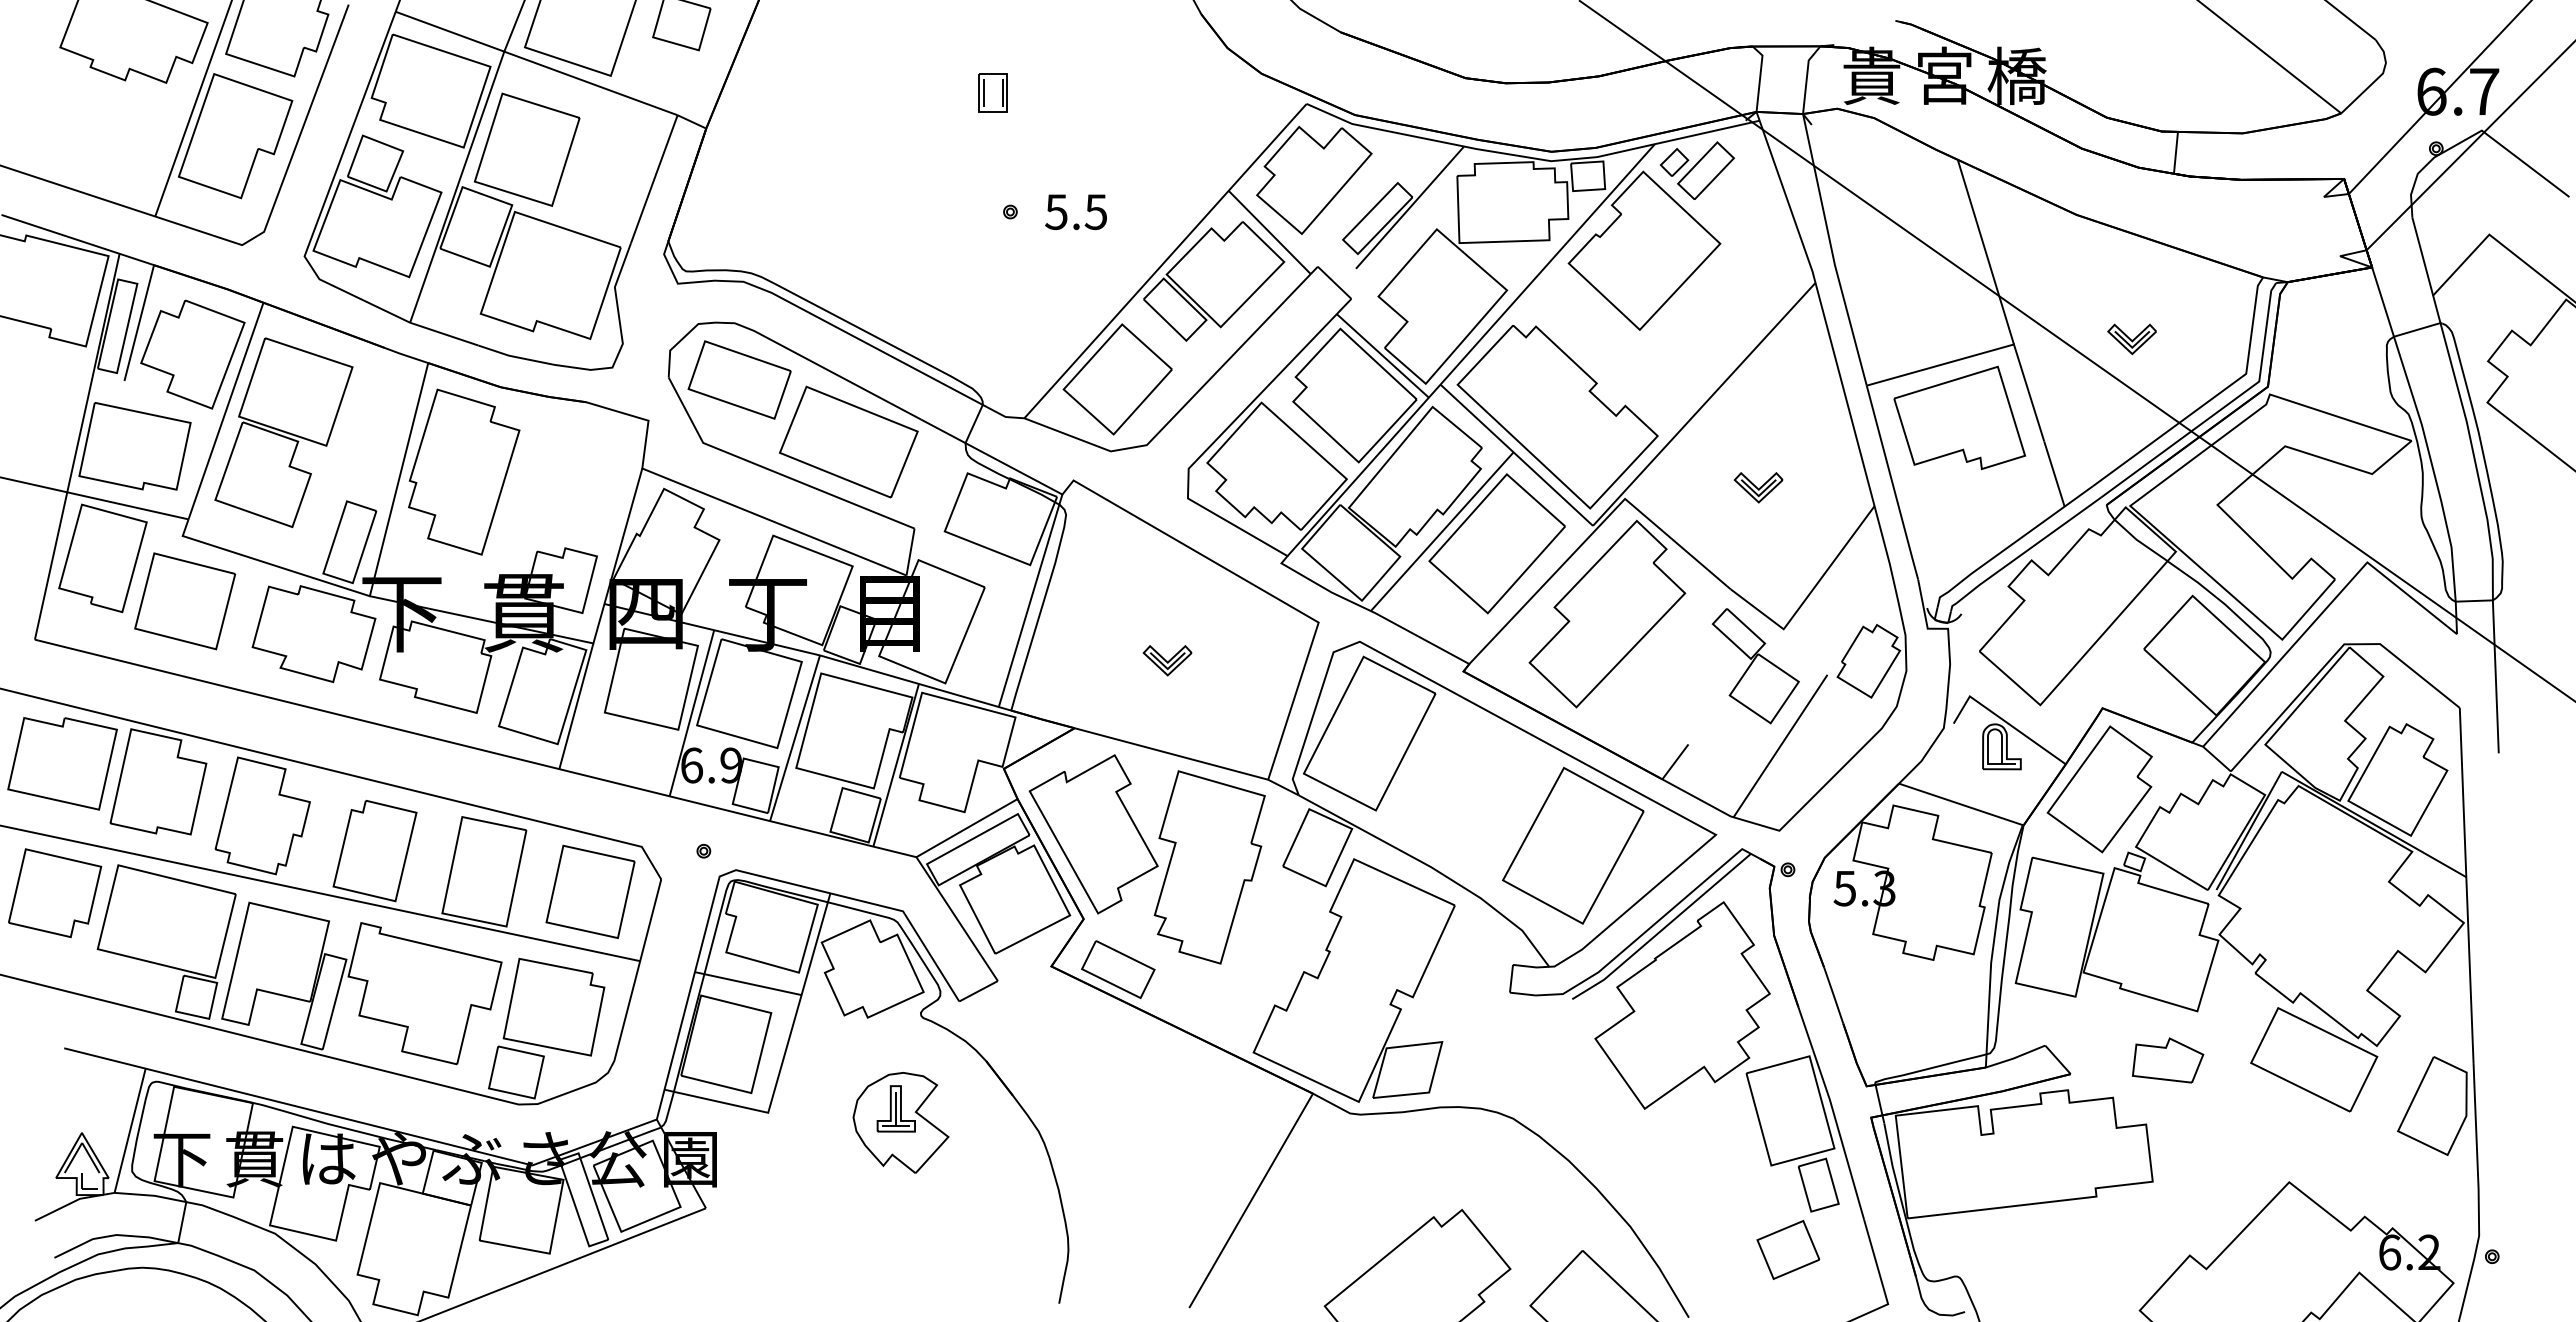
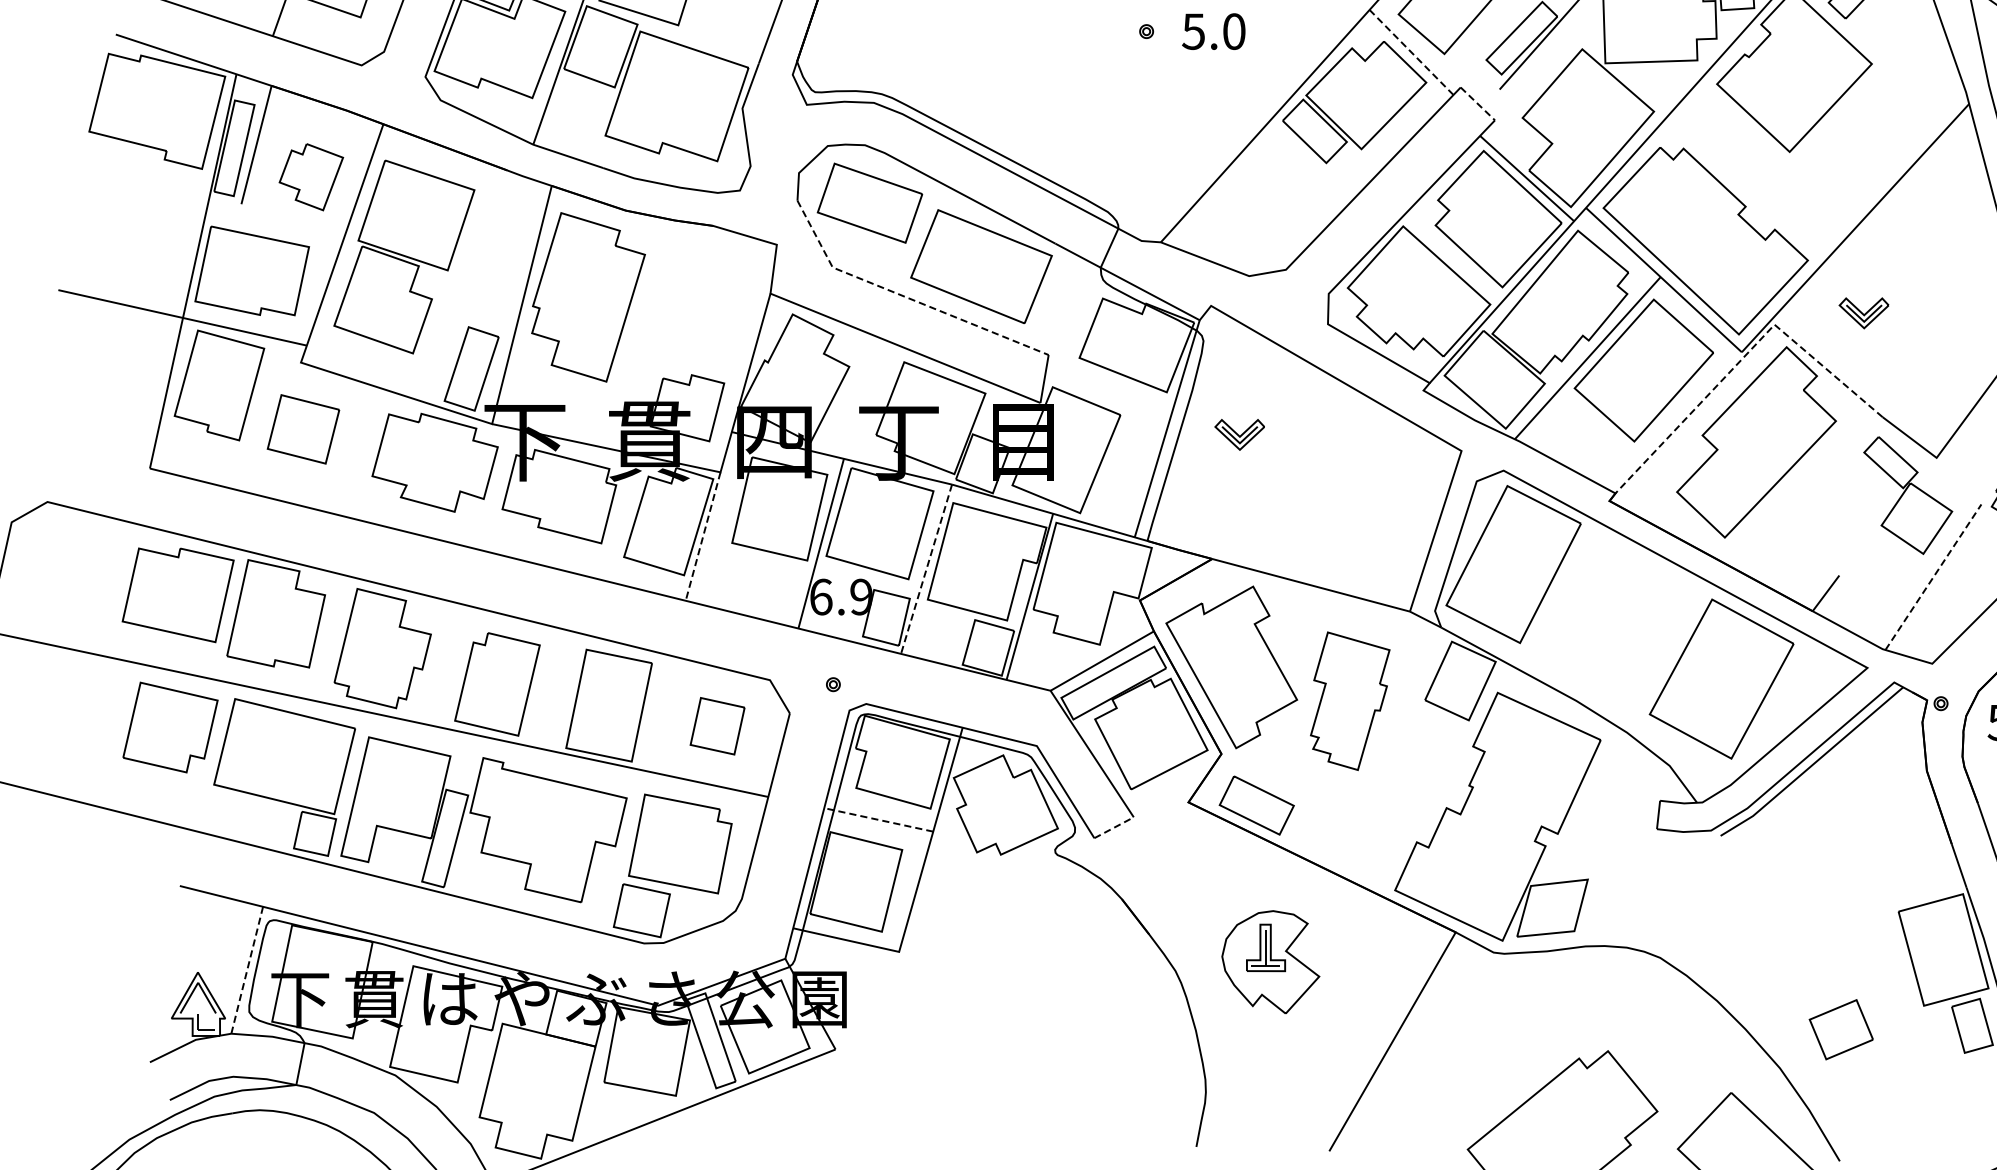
text: (1095, 212) -> (1233, 32), 5.5 -> 5.0
line: (1269, 232) -> (1411, 52), solid -> dashed
line: (1334, 283) -> (1477, 104), solid -> dashed
part: (192, 354) -> (310, 177), size x0.6
part: (1117, 379) -> (1256, 202), removed
line: (774, 471) -> (905, 296), solid -> dashed
part: (1758, 487) -> (1863, 313), moved
line: (1595, 530) -> (1744, 356), solid -> dashed
part: (185, 601) -> (303, 429), size x0.7
part: (1167, 660) -> (1239, 434), moved
line: (576, 706) -> (703, 536), solid -> dashed
line: (795, 738) -> (927, 569), solid -> dashed
line: (1780, 745) -> (1933, 576), solid -> dashed
part: (1209, 867) -> (1350, 701), size x0.7
part: (590, 891) -> (717, 725), size x0.6
line: (747, 983) -> (877, 819), solid -> dashed
line: (978, 991) -> (1113, 827), solid -> dashed
part: (1682, 1005) -> (1833, 842), removed
part: (900, 1122) -> (1270, 961), moved
line: (130, 1131) -> (247, 971), solid -> dashed
part: (1788, 1249) -> (1841, 1029), moved

